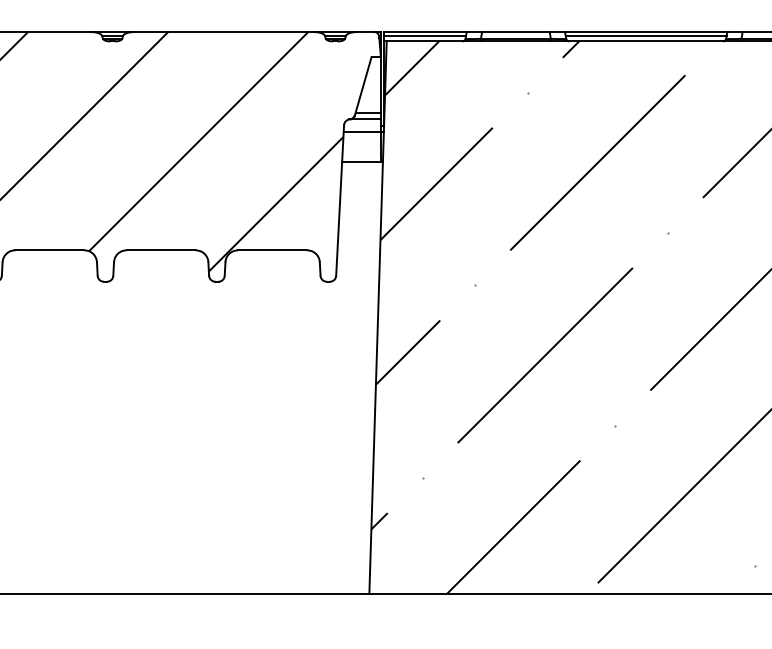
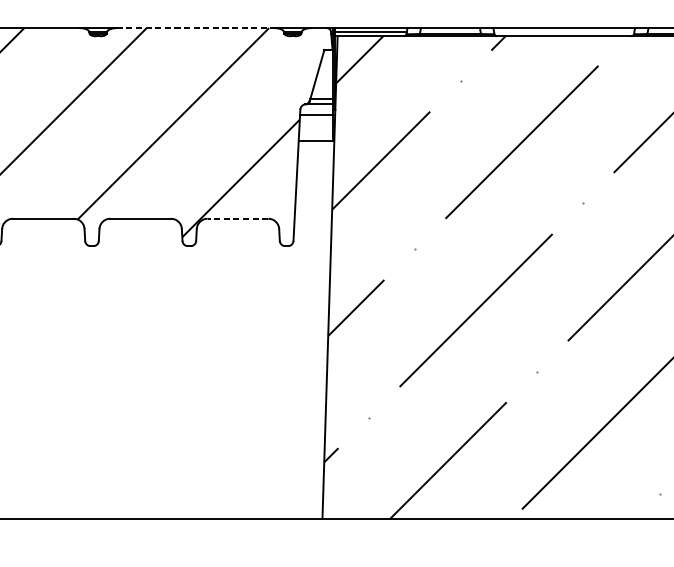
line: (224, 32) -> (195, 28), solid -> dashed
line: (645, 36) -> (563, 31), removed
line: (272, 250) -> (237, 218), solid -> dashed

